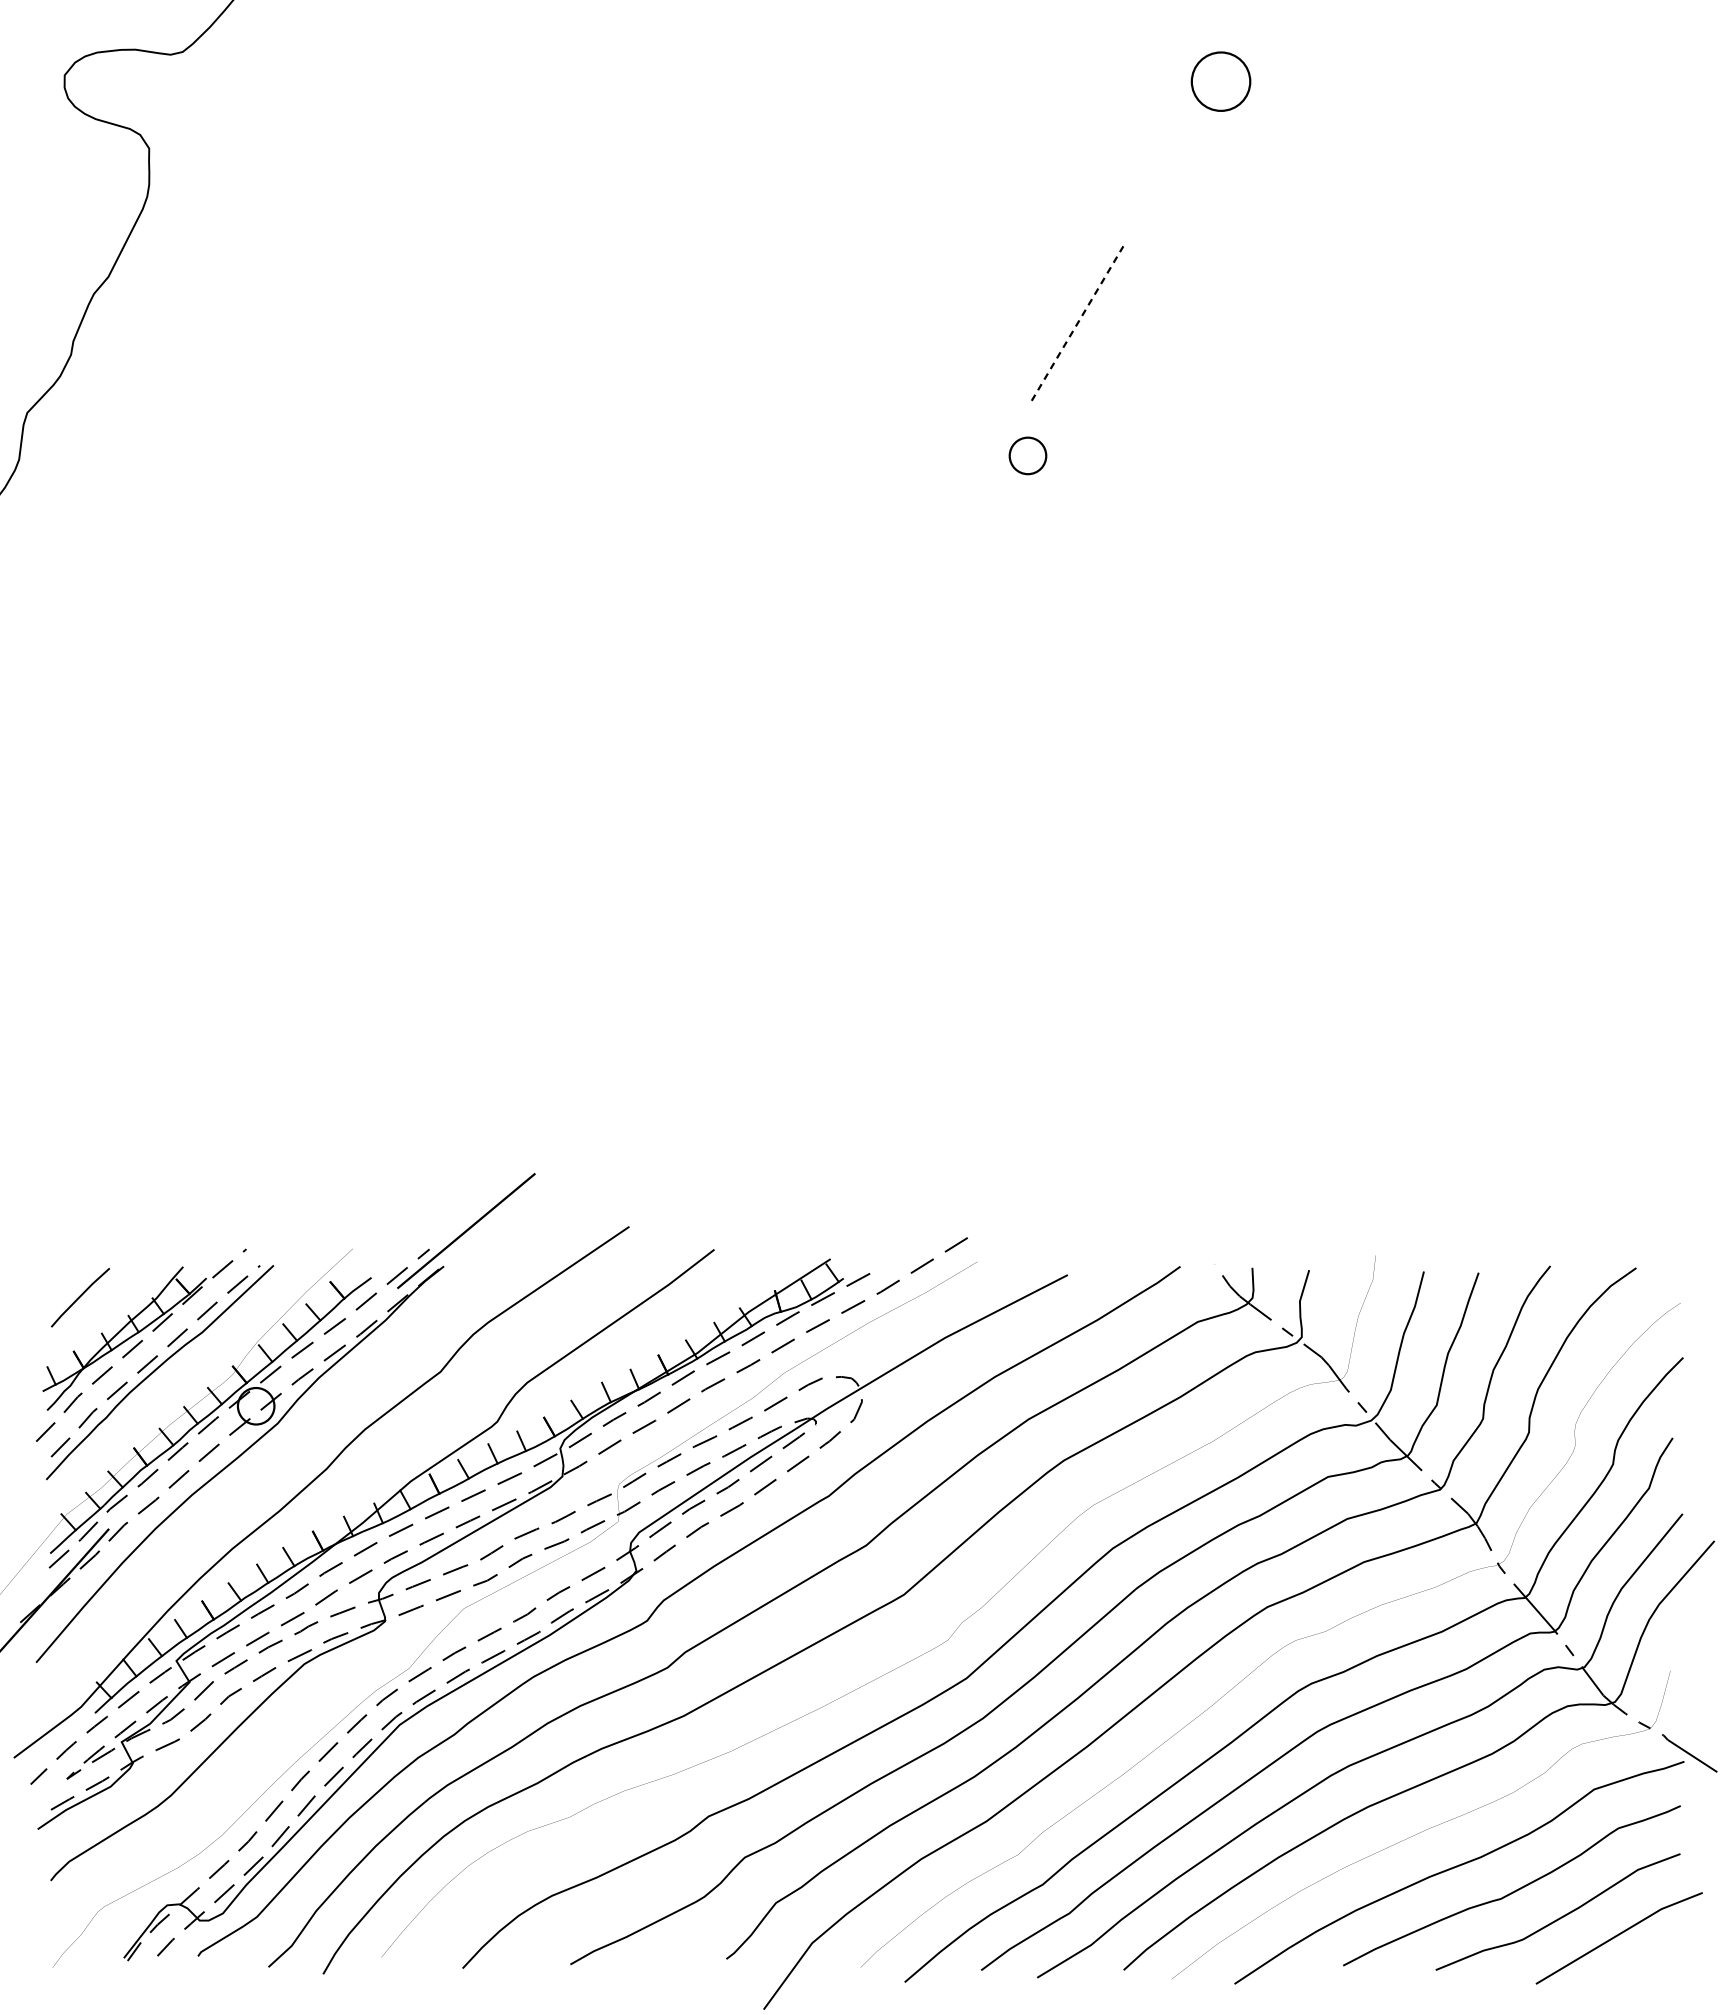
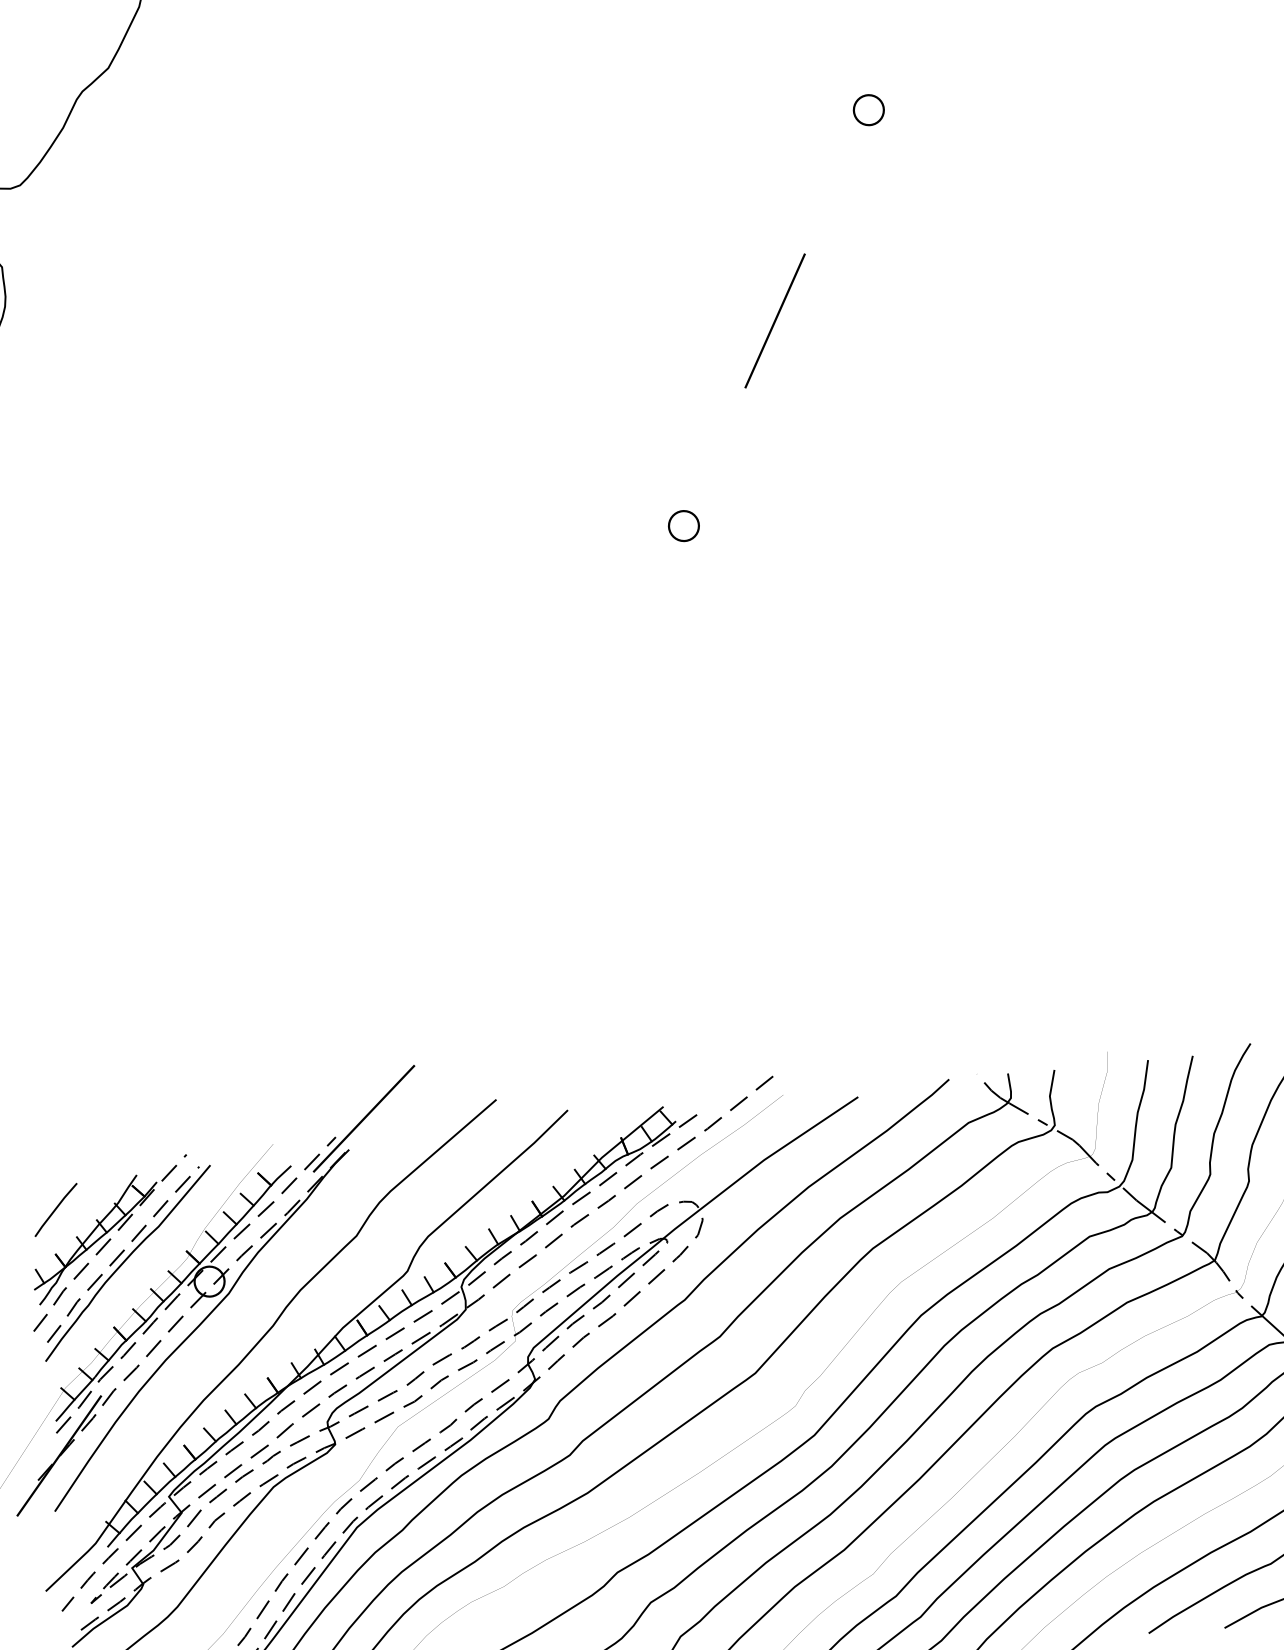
circle: (1220, 81) -> (868, 110), size x0.62
line: (1077, 323) -> (775, 320), dashed -> solid
circle: (1027, 455) -> (683, 525), moved

